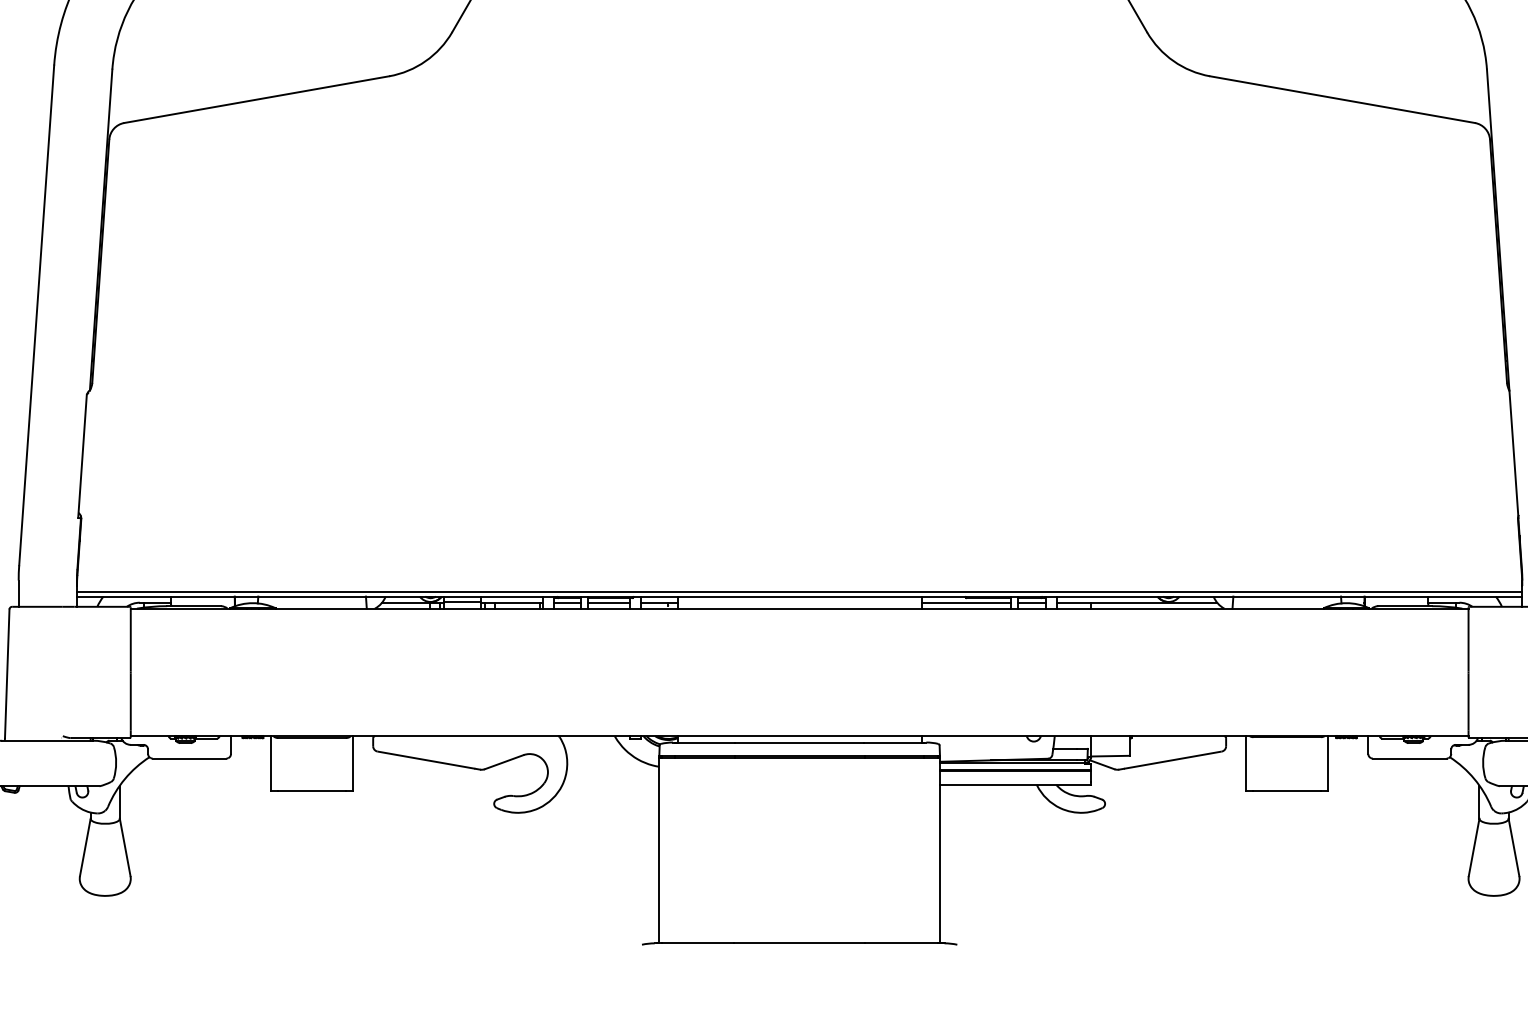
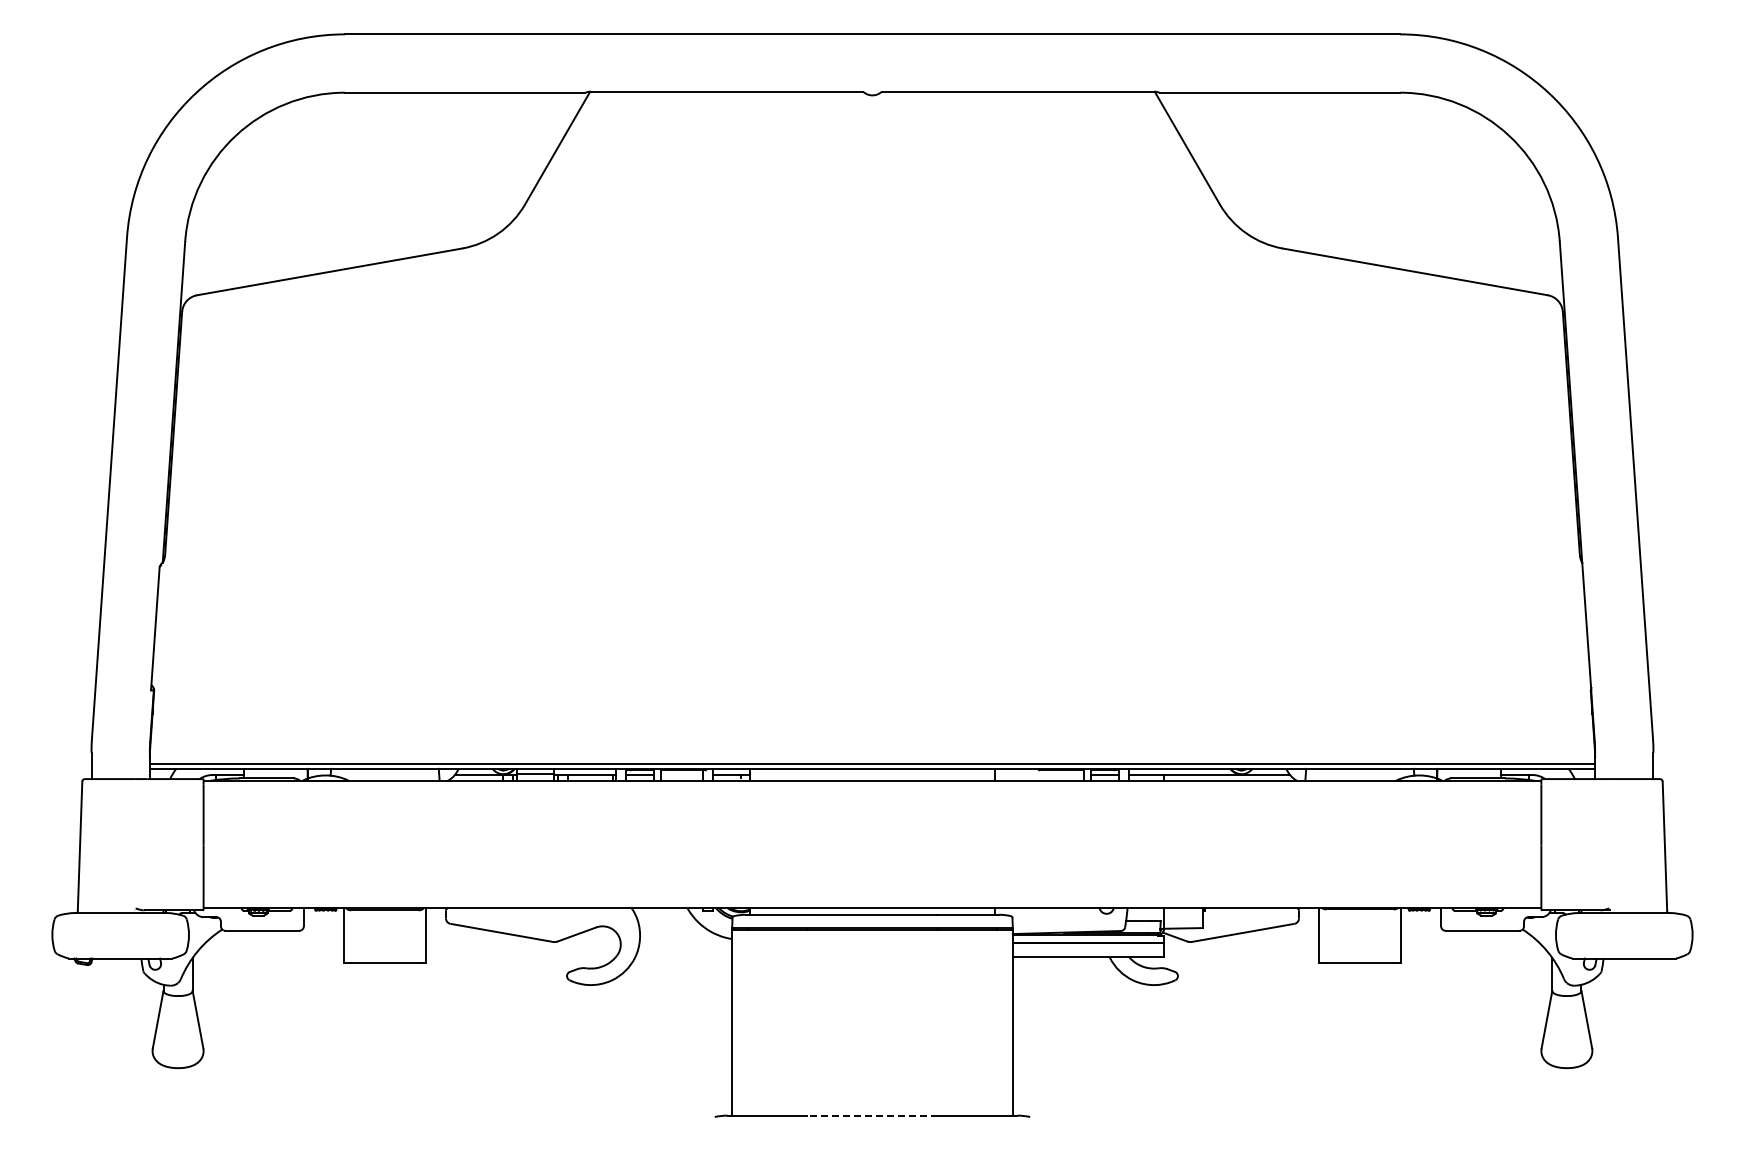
line: (608, 602) -> (681, 774), removed
line: (965, 602) -> (1038, 774), removed
line: (799, 943) -> (872, 1115), solid -> dashed

